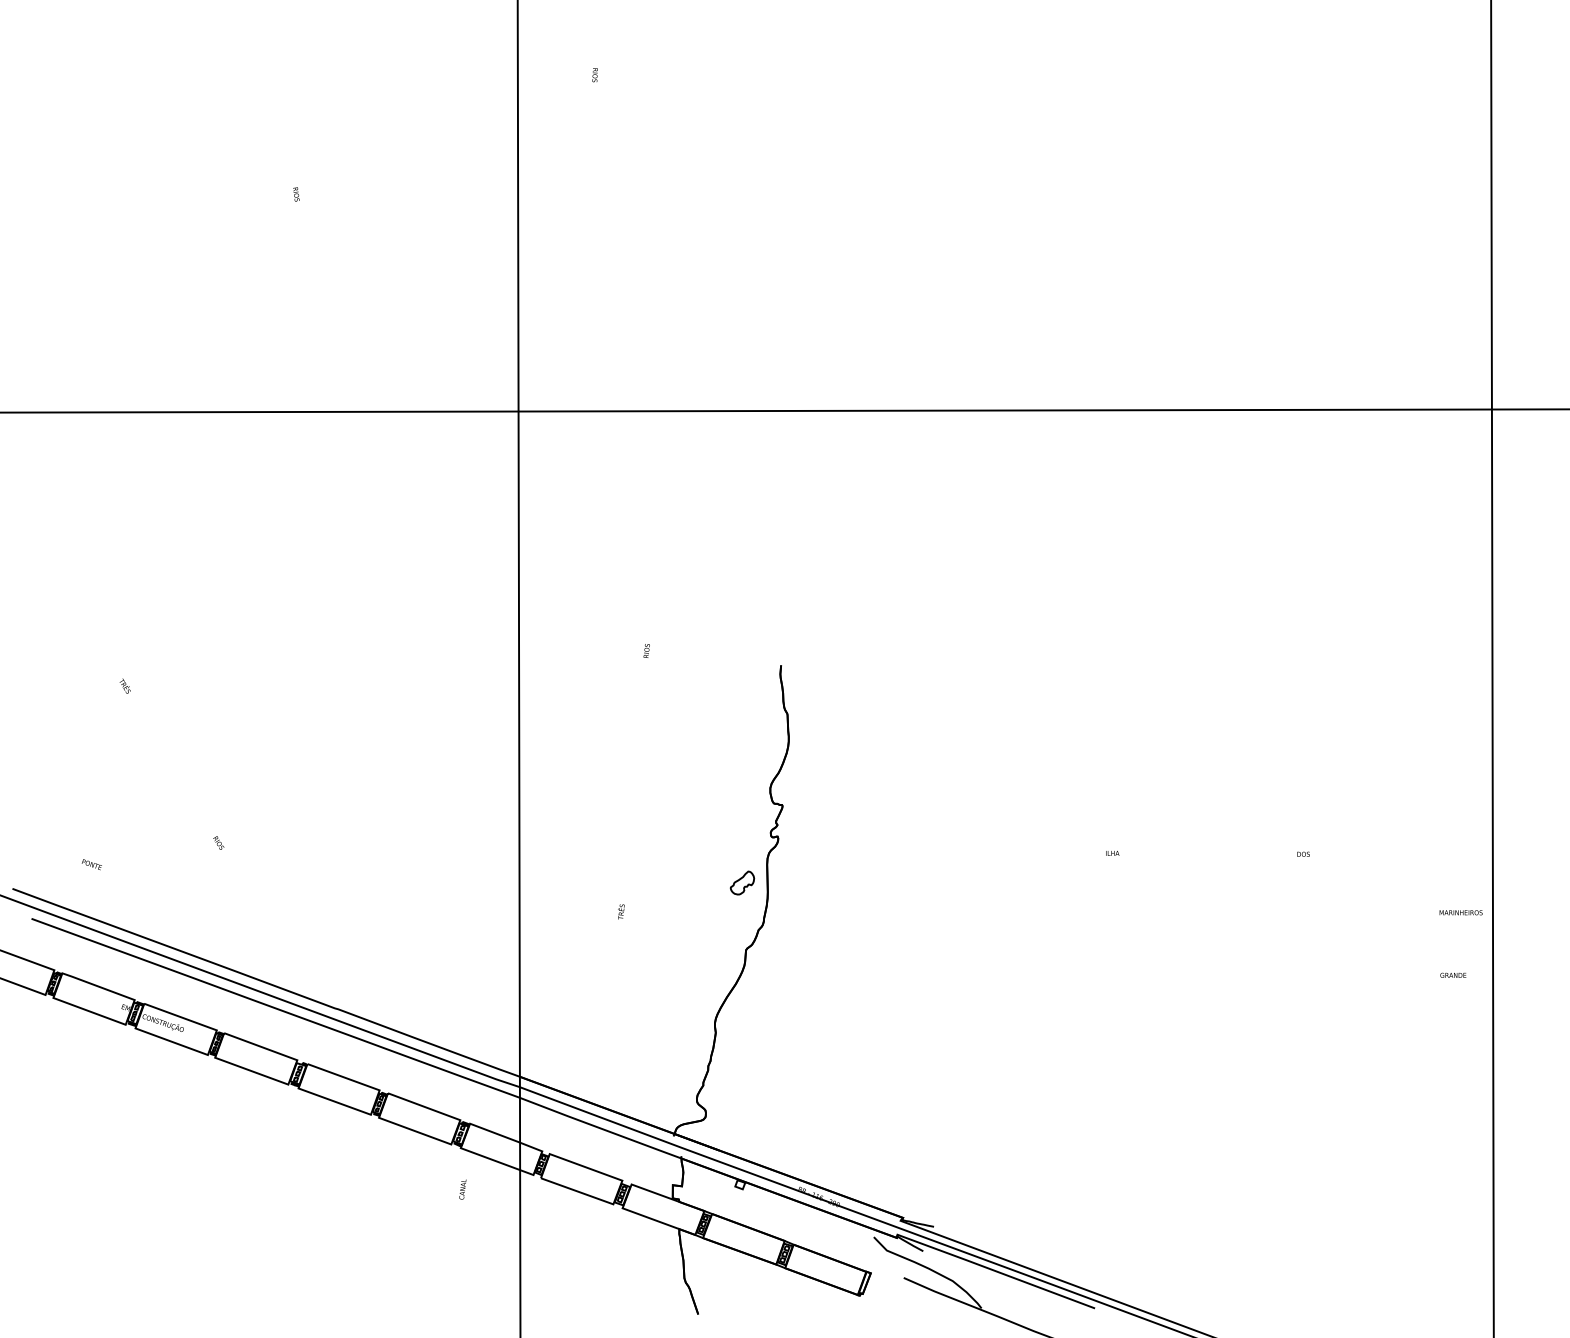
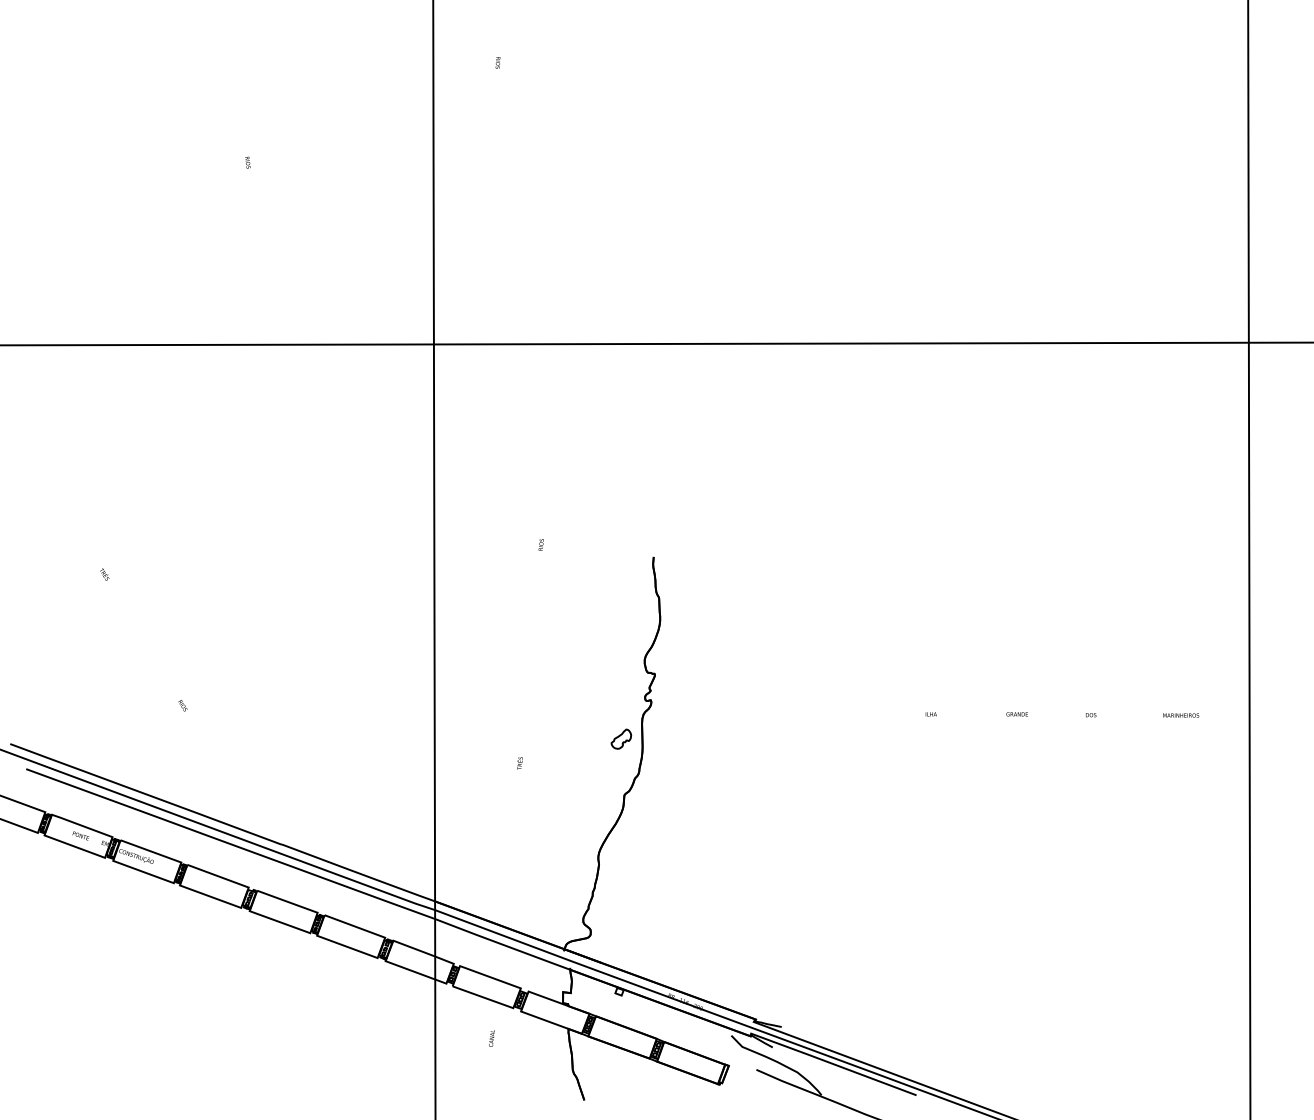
text: (91, 864) -> (80, 835), moved
text: (1460, 912) -> (1180, 715), moved
text: (1453, 974) -> (1017, 713), moved
text: (462, 1189) -> (491, 1038), moved

